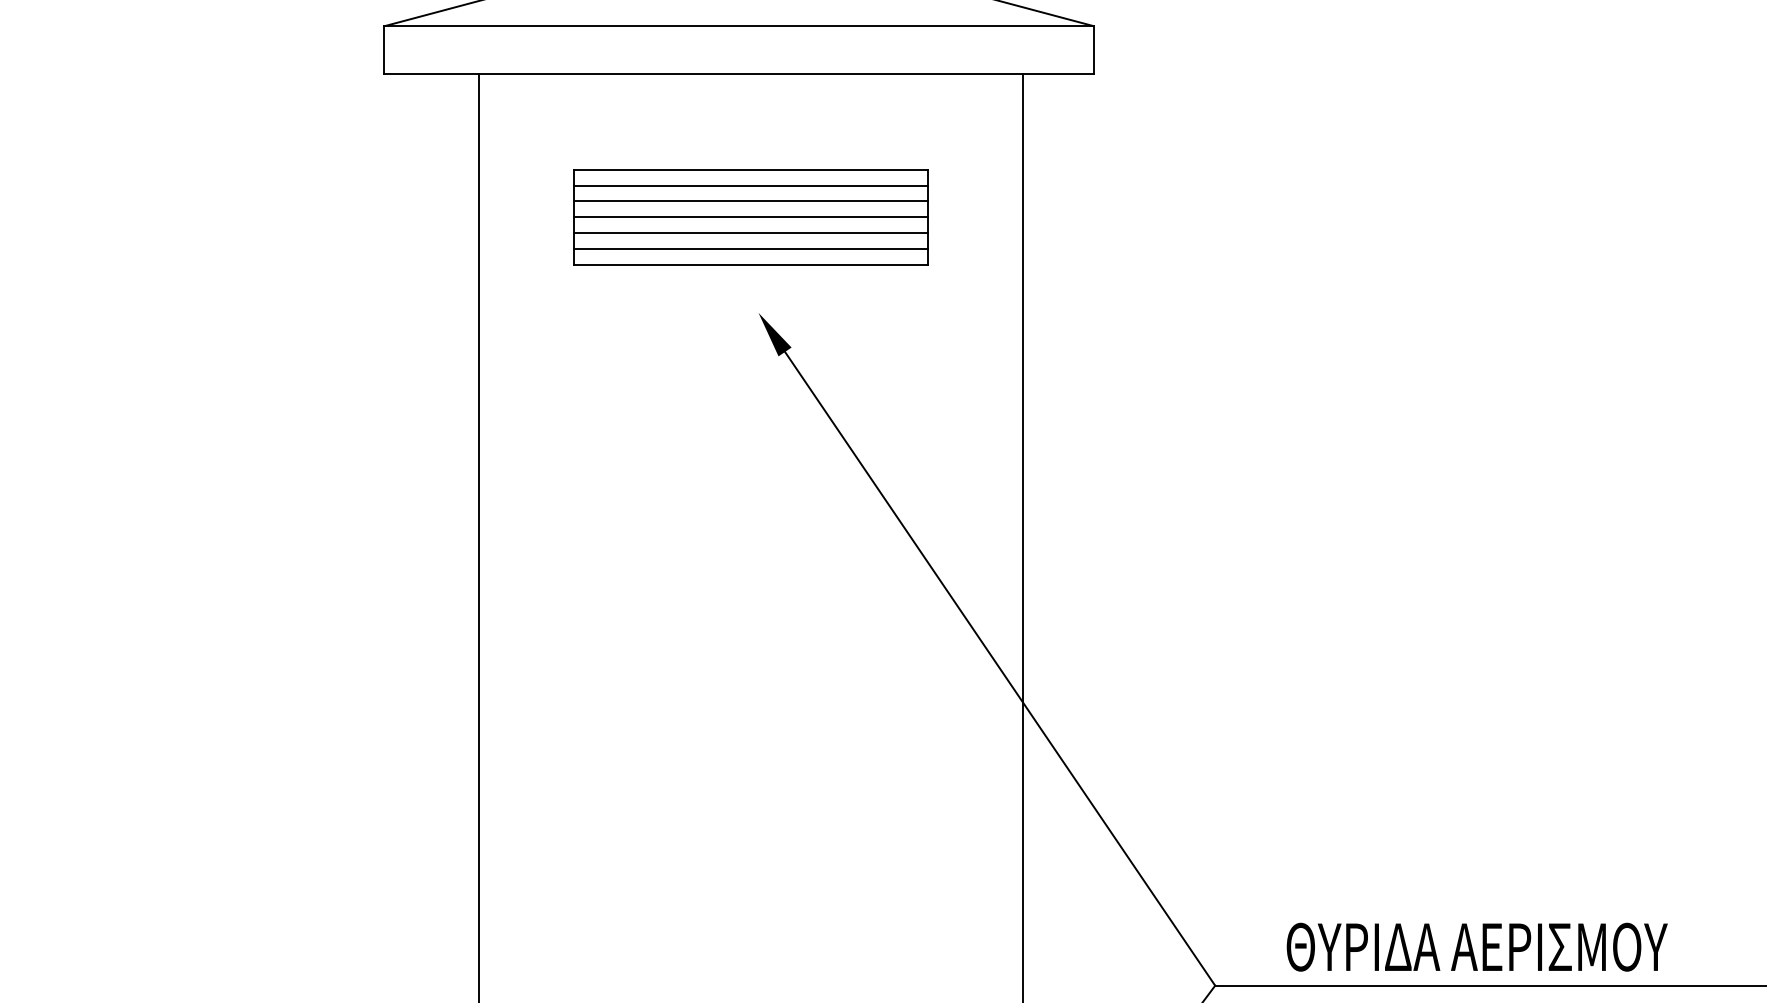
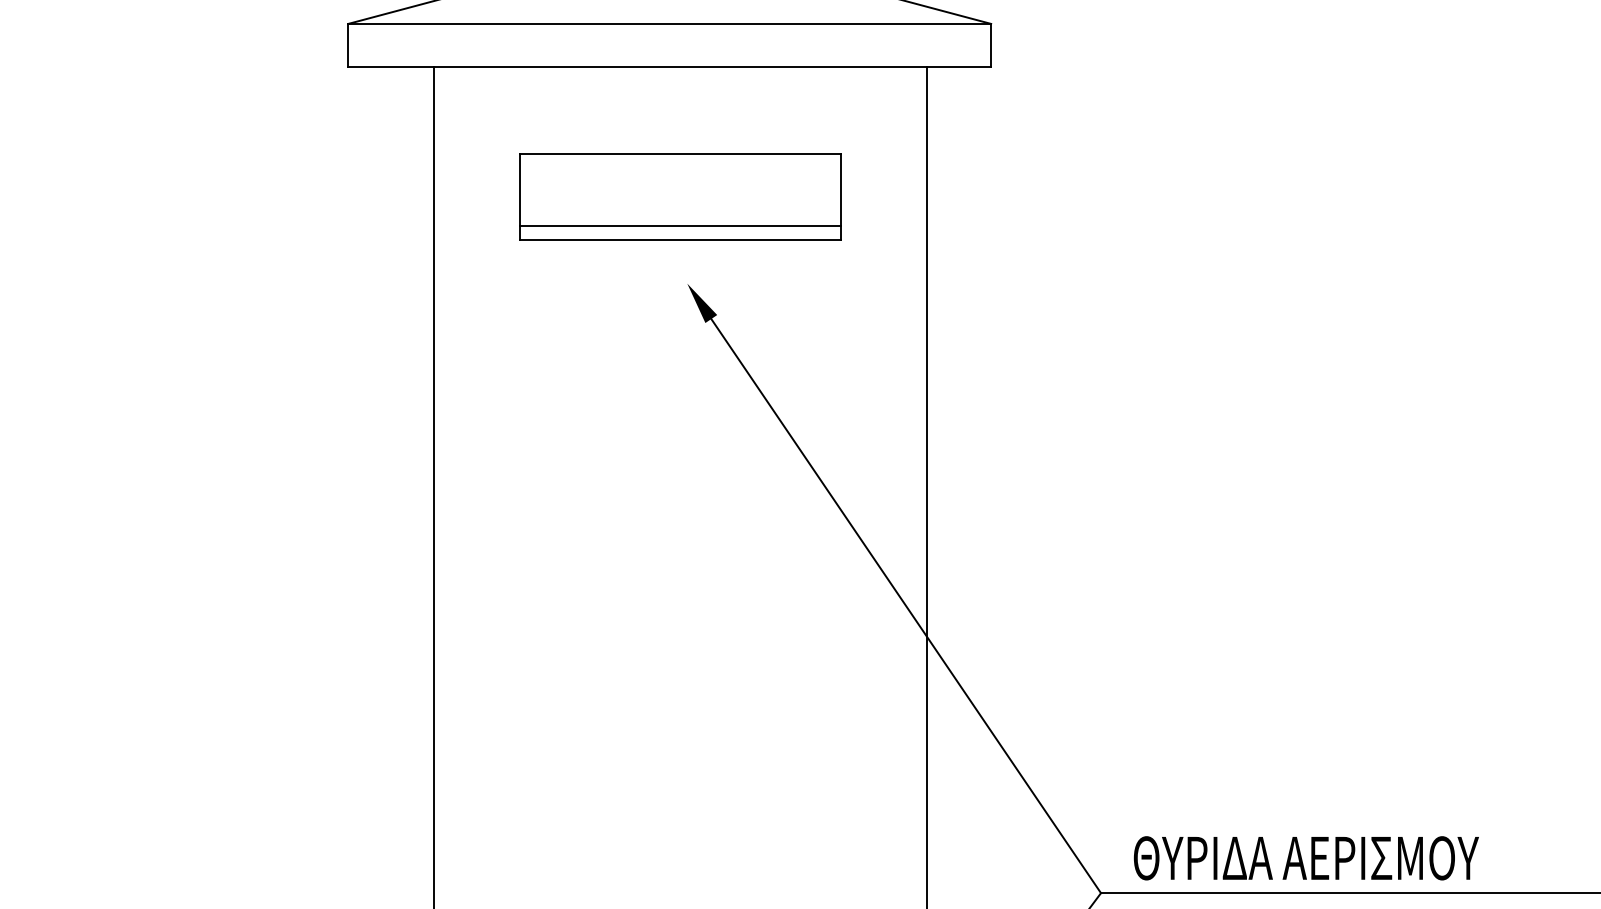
line: (751, 185) -> (680, 168), removed
line: (751, 201) -> (680, 182), removed
line: (751, 216) -> (680, 196), removed
line: (751, 233) -> (680, 211), removed
text: (1477, 947) -> (1306, 858), moved

